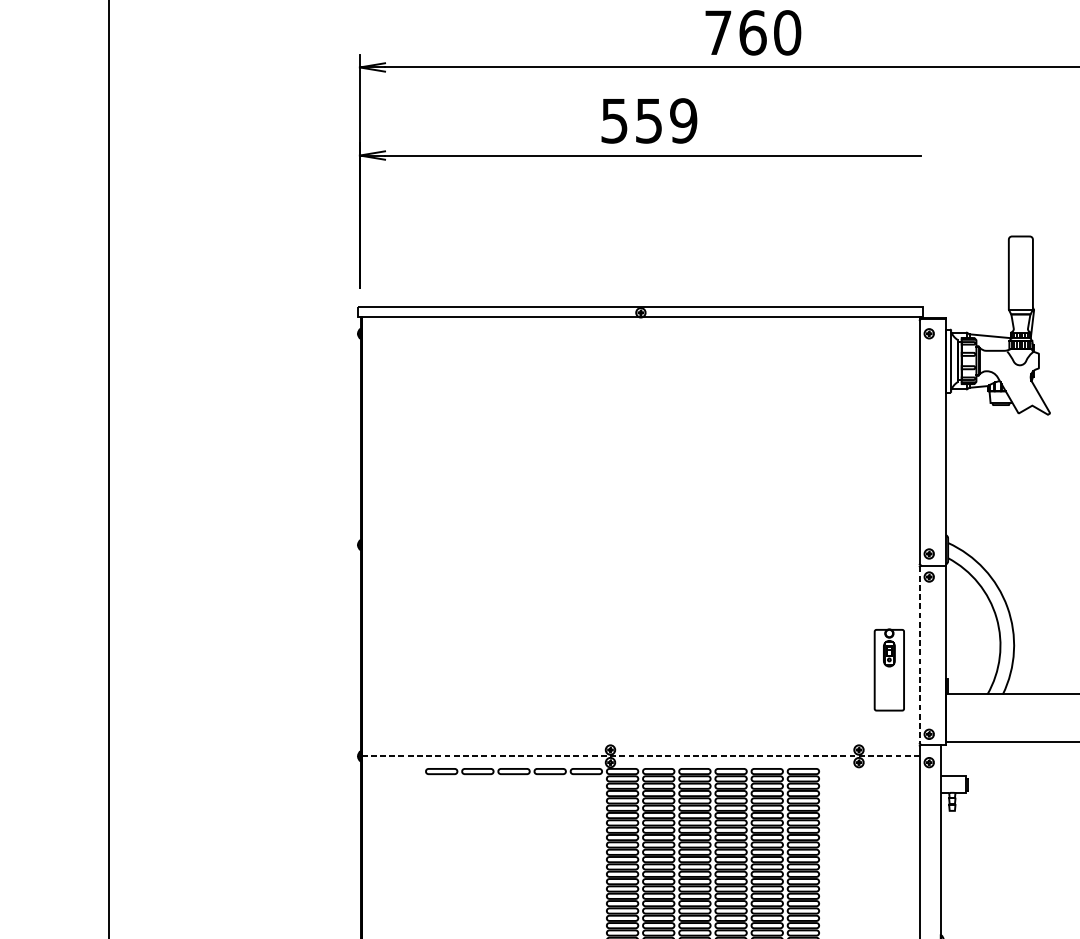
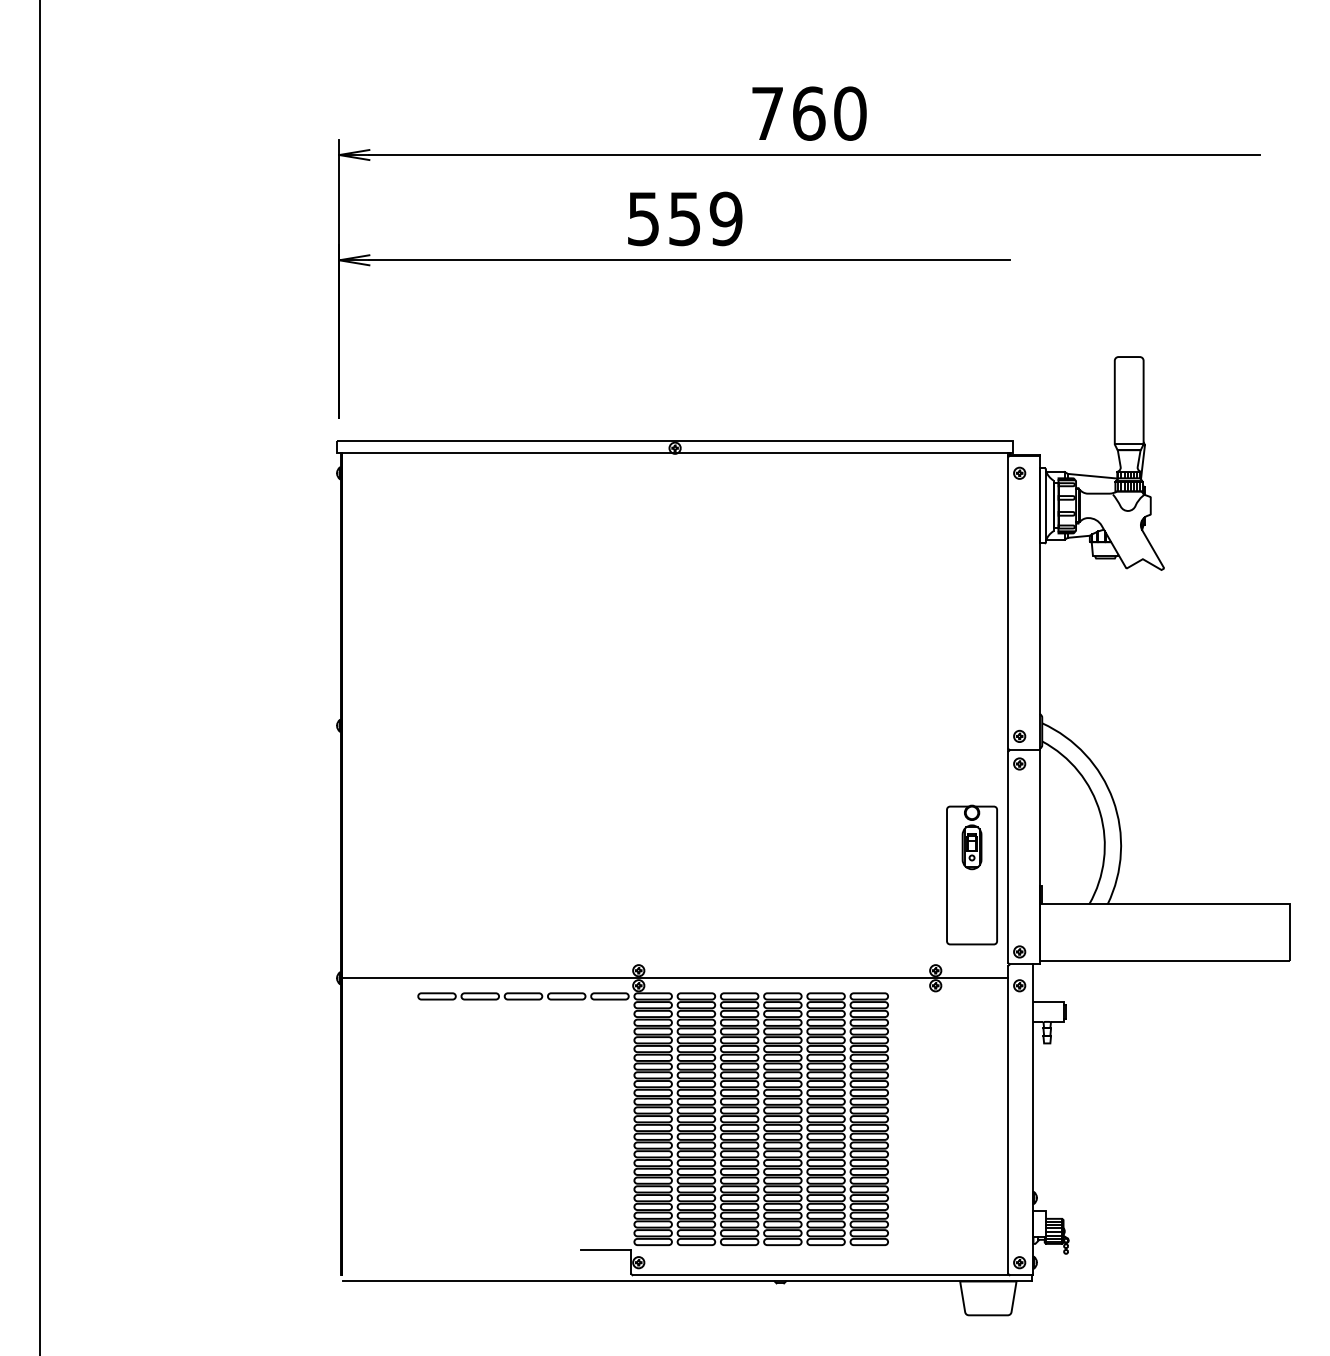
line: (919, 655) -> (1008, 857), dashed -> solid
part: (888, 669) -> (971, 874), size x1.43
line: (640, 756) -> (674, 978), dashed -> solid

